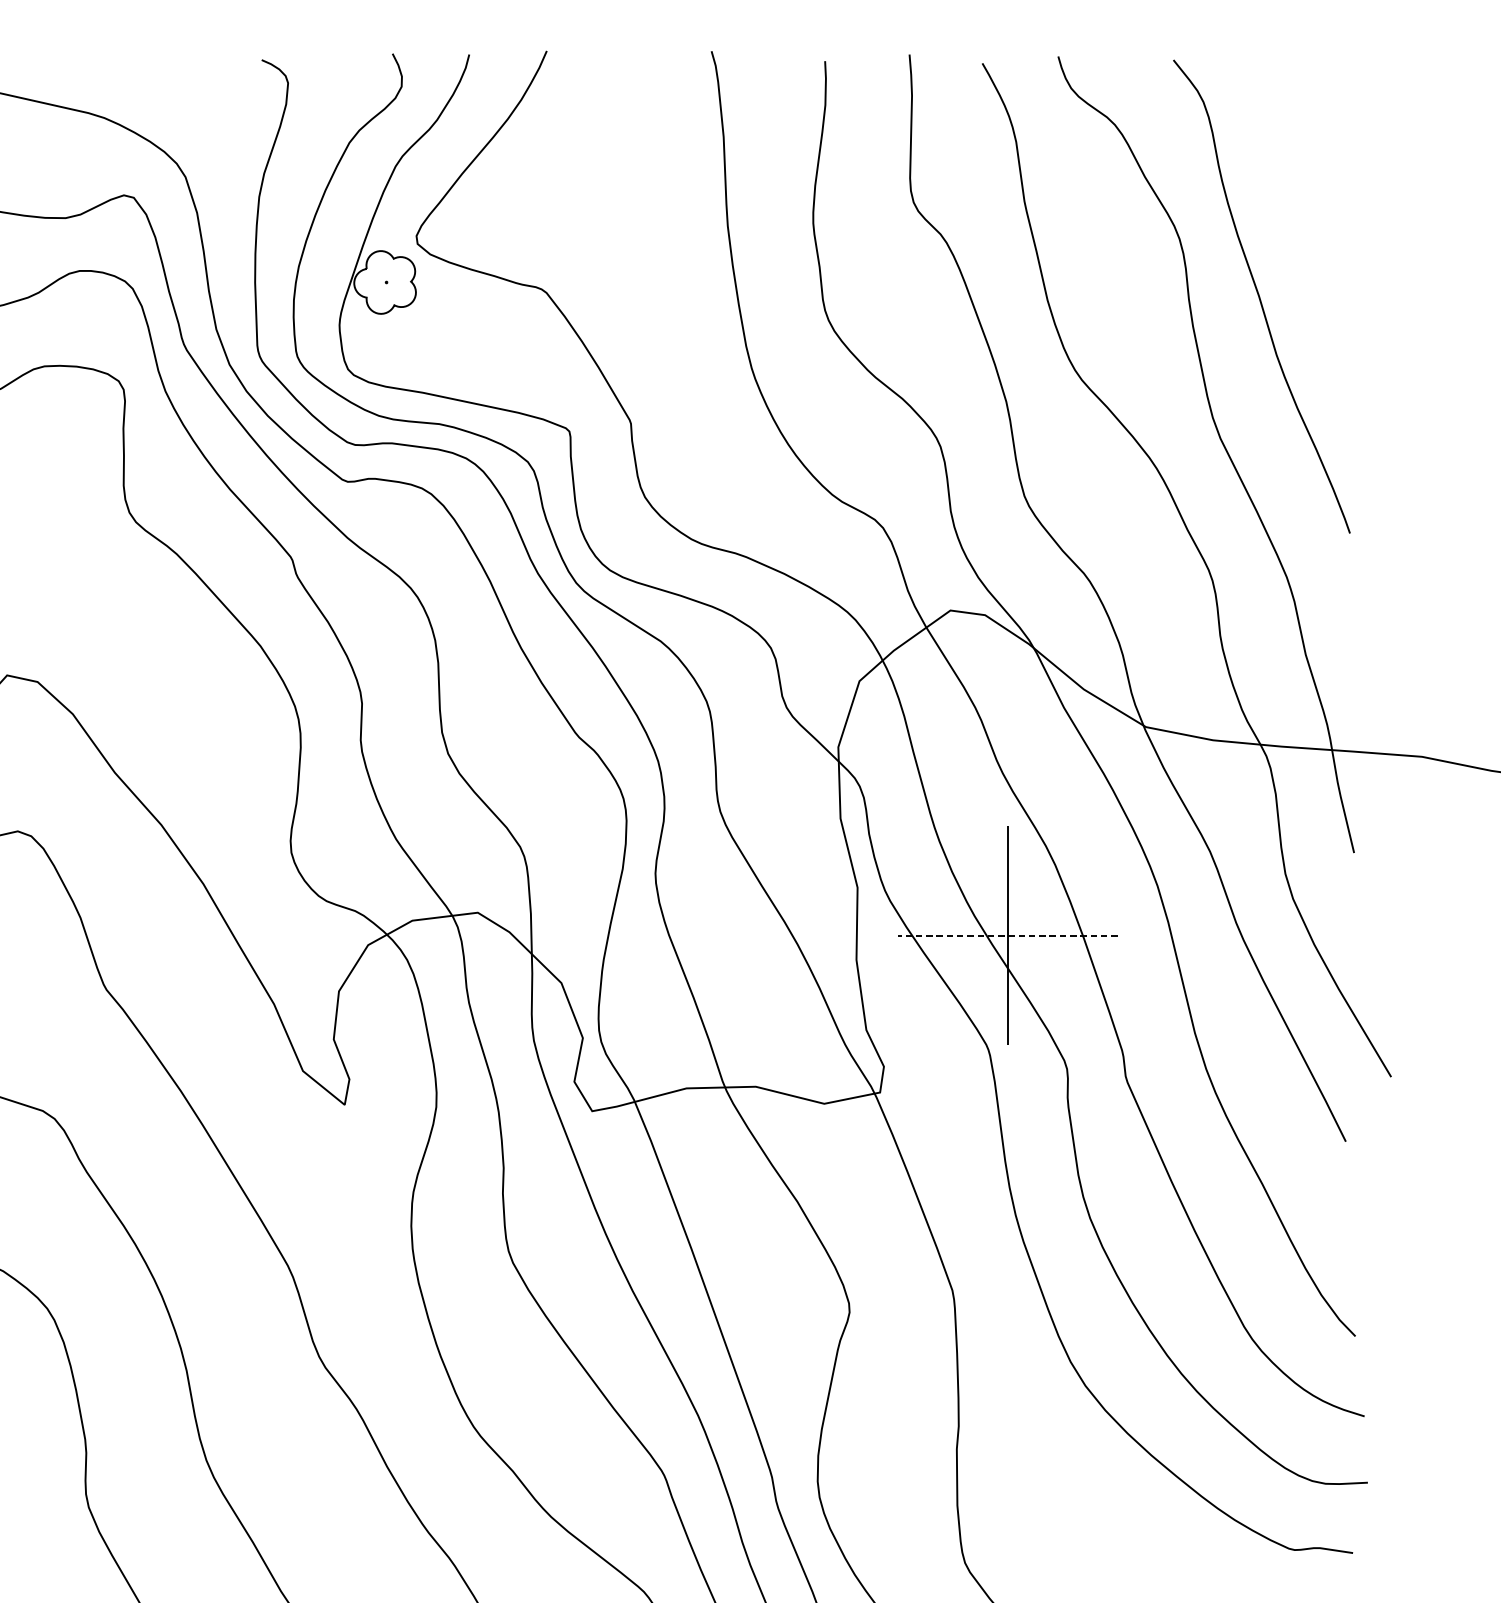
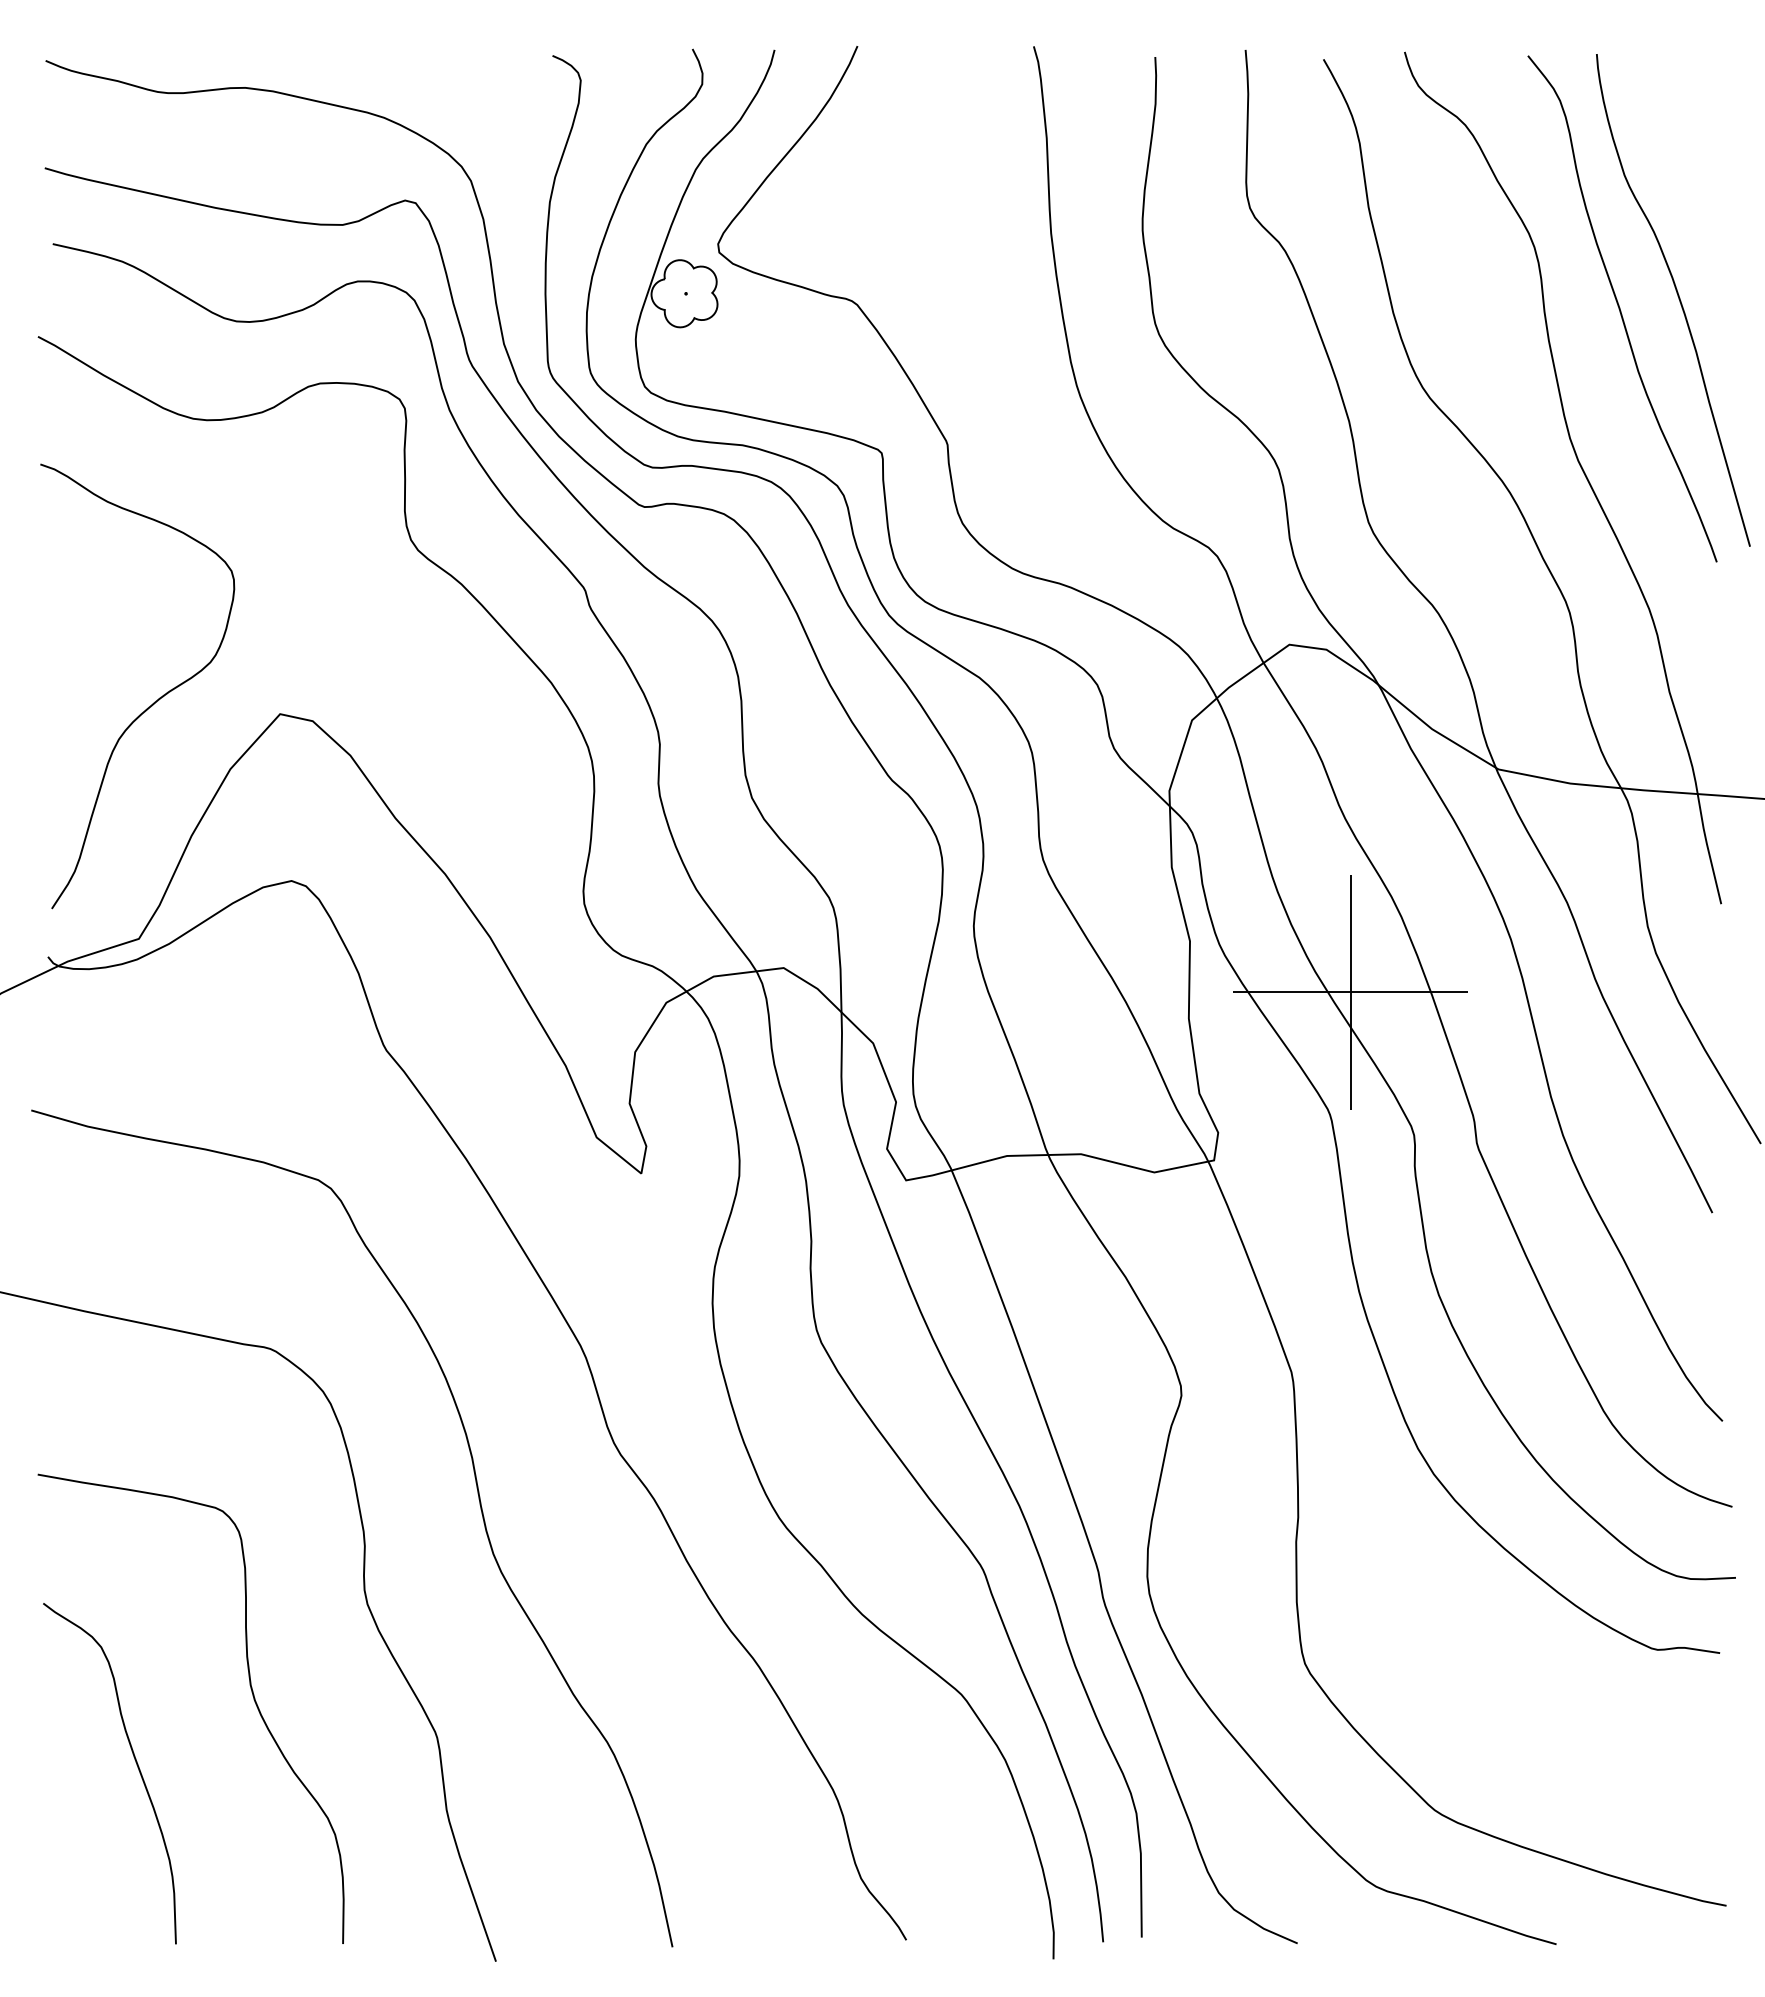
curve: (1314, 287) -> (1678, 299), added
line: (1007, 935) -> (1350, 992), dashed -> solid

